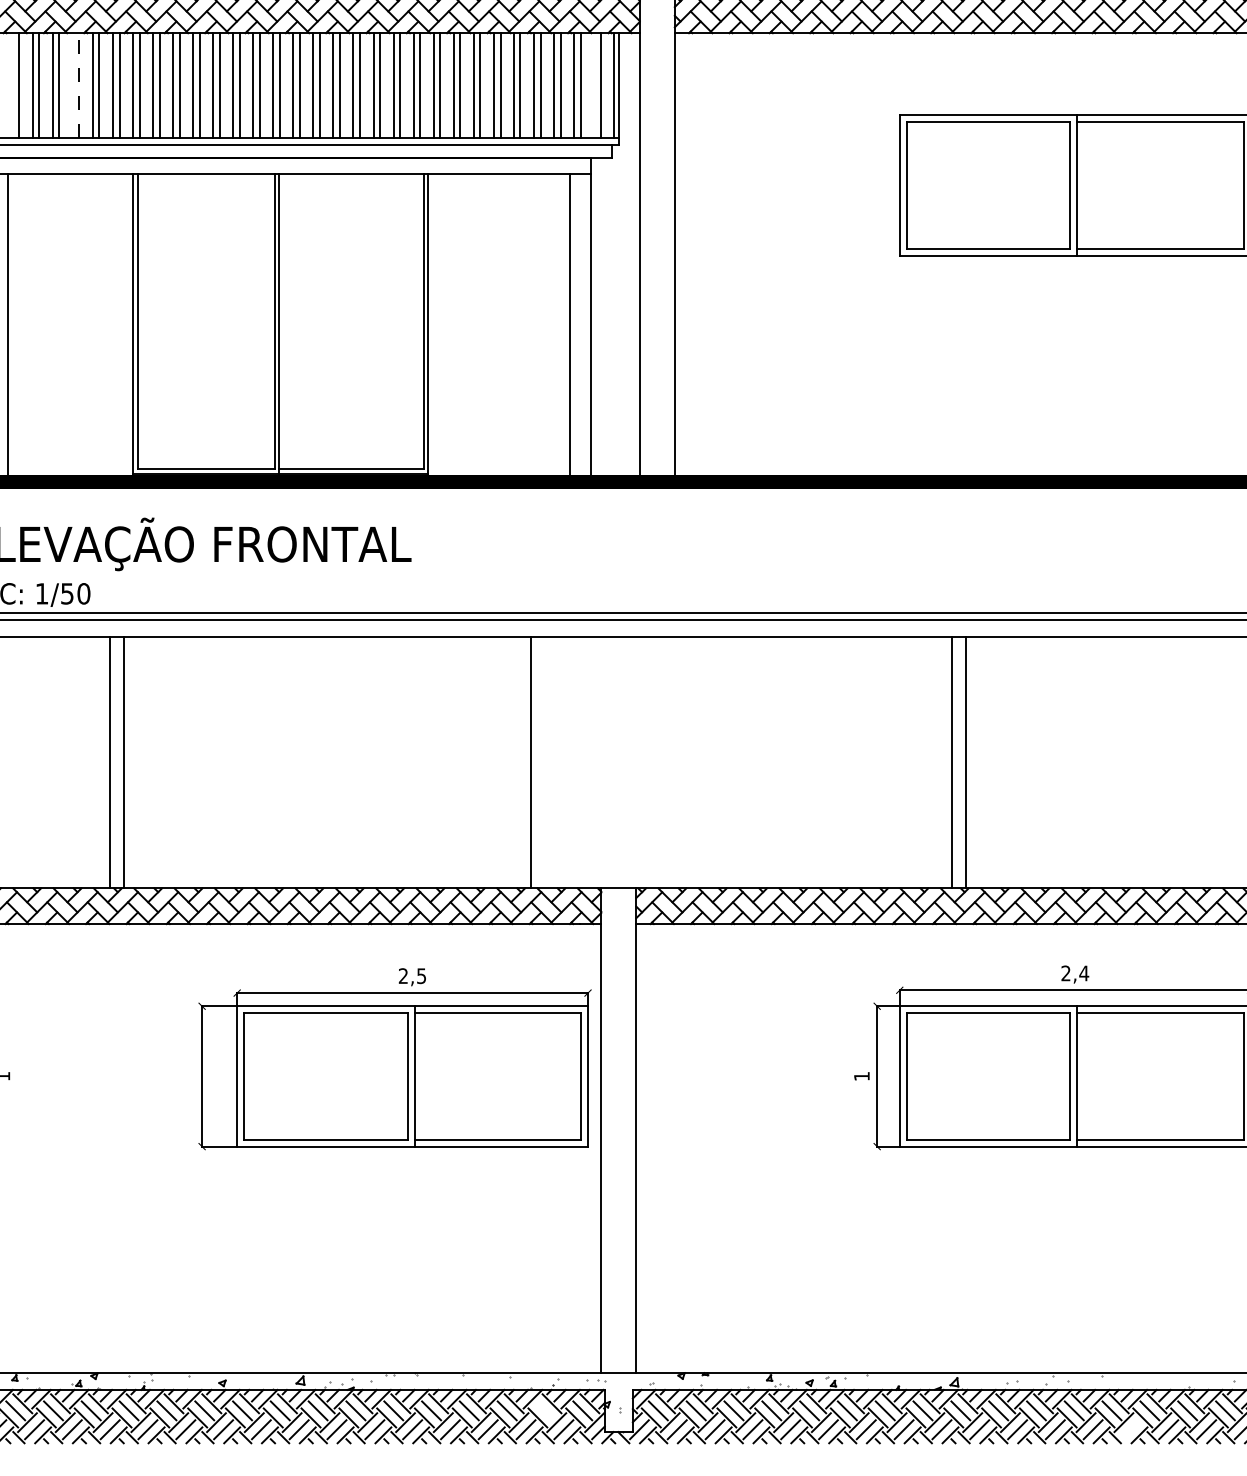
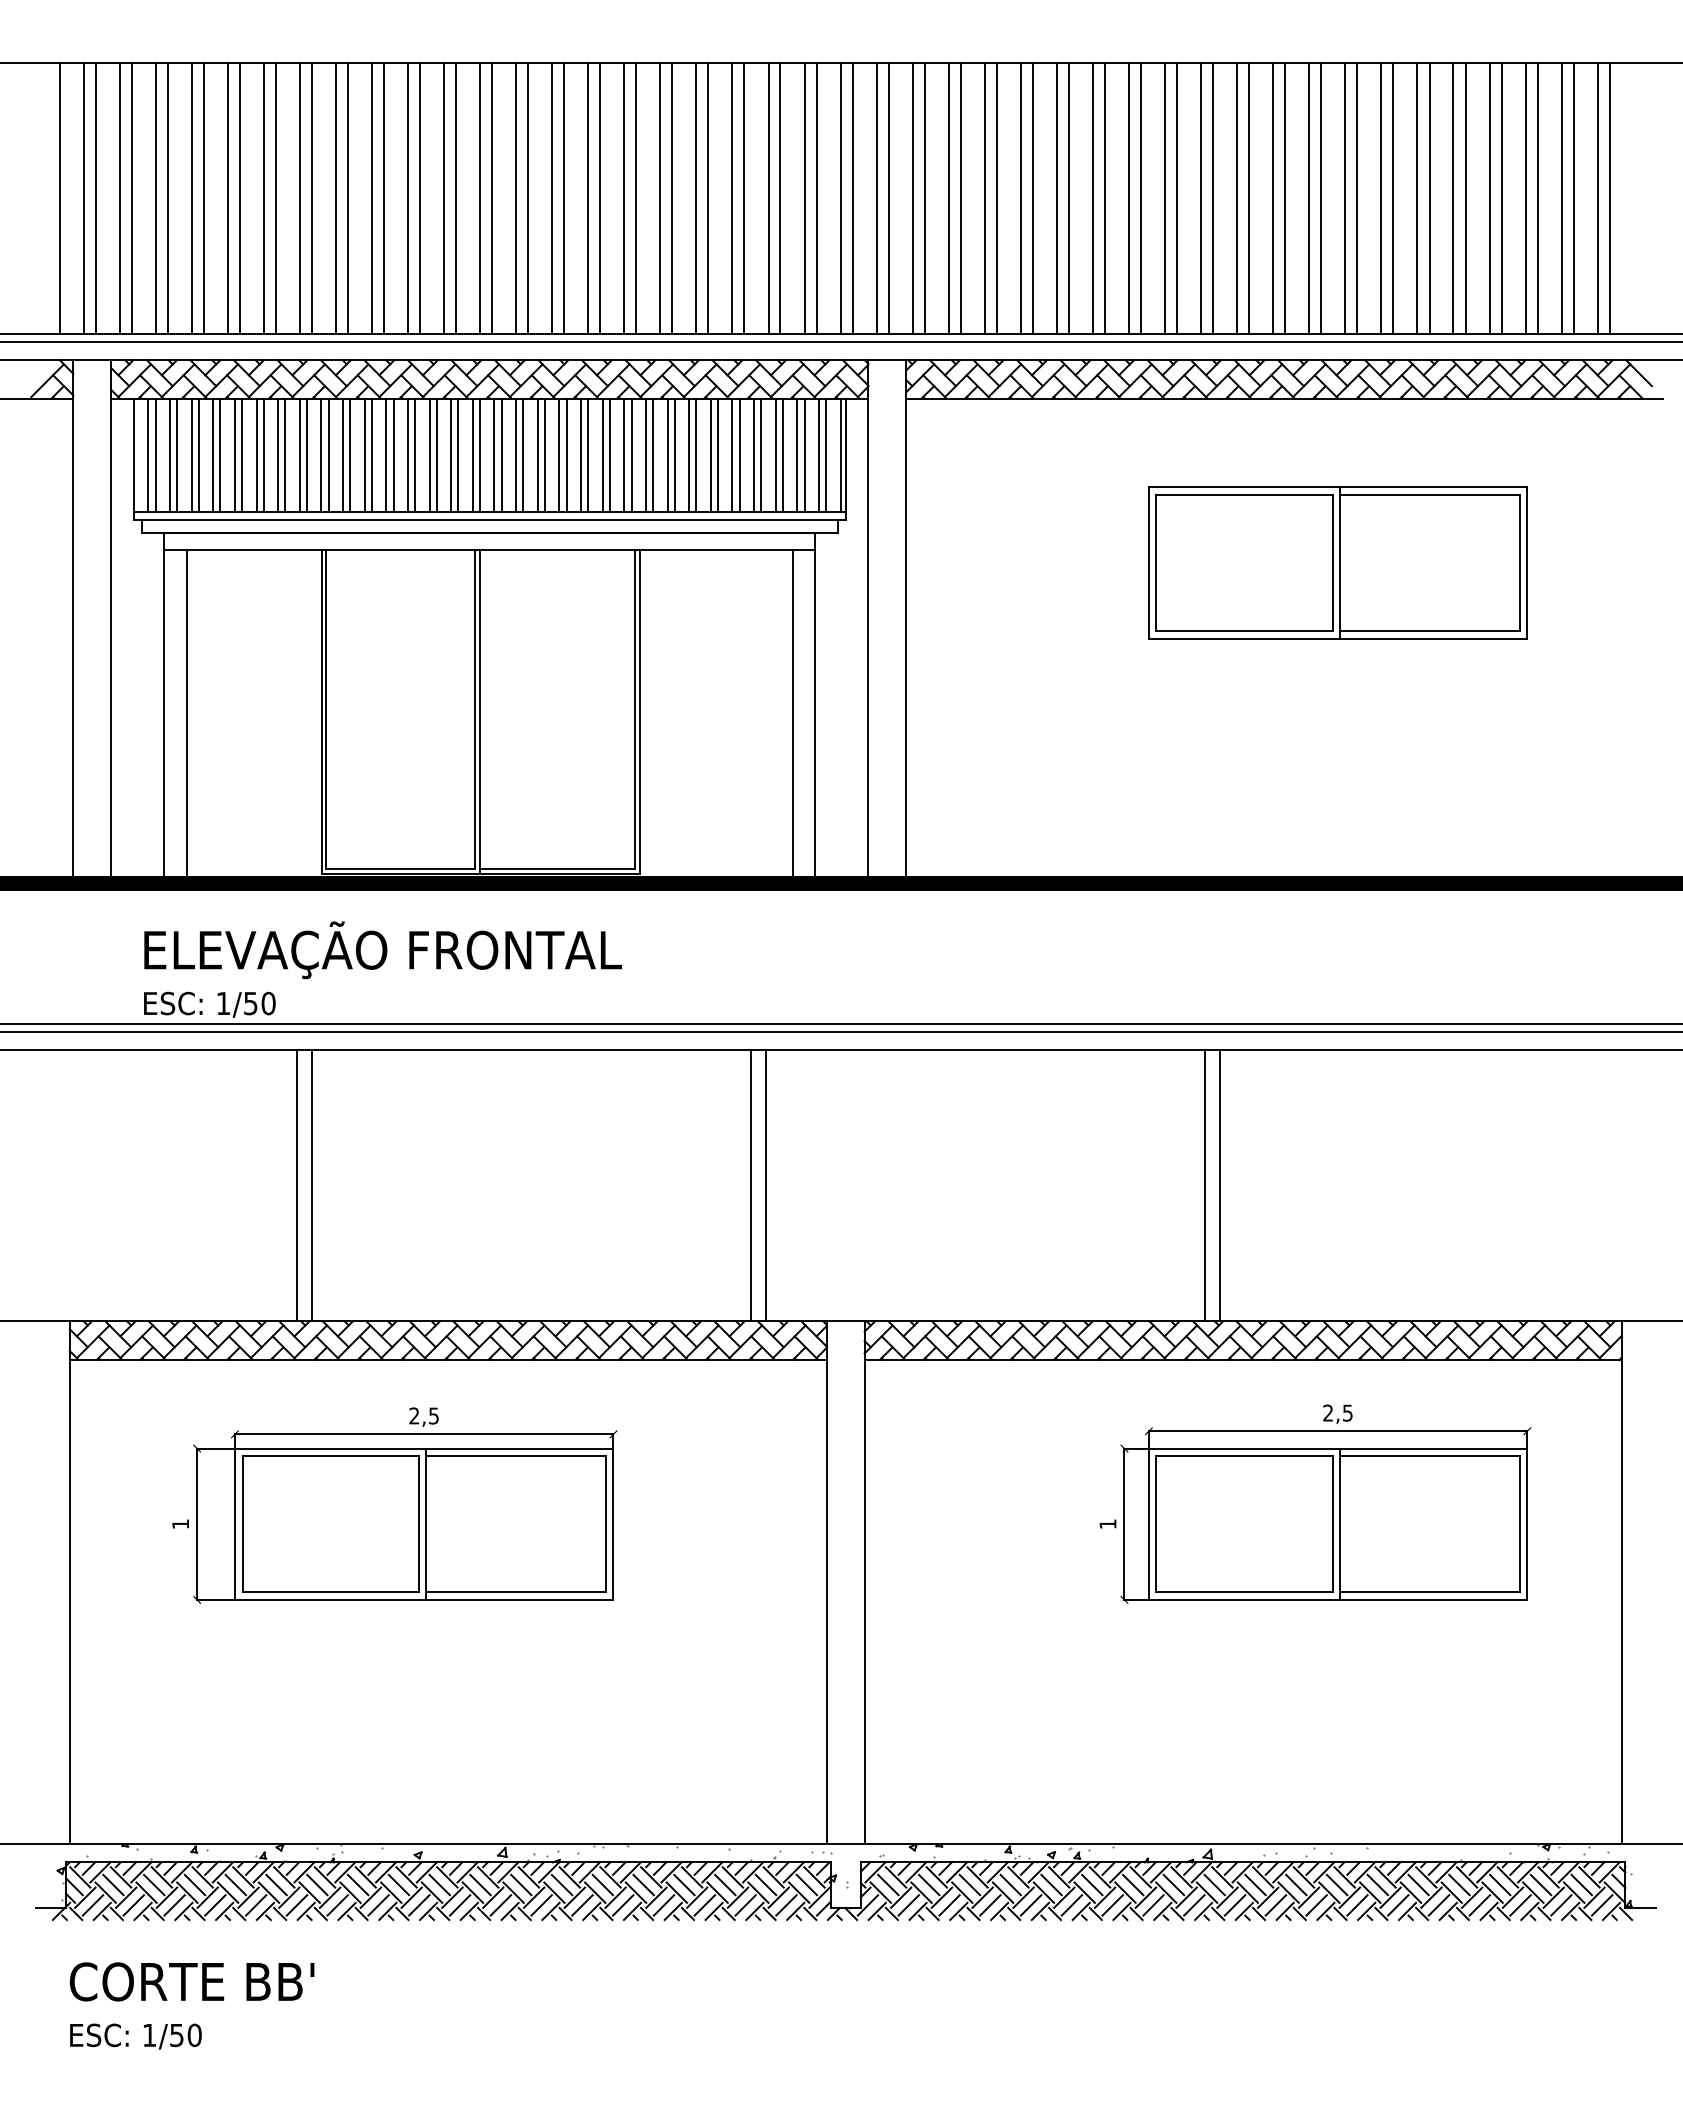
line: (12, 84) -> (191, 454), added
line: (72, 84) -> (256, 454), added
line: (593, 84) -> (818, 454), added
line: (79, 85) -> (263, 455), dashed -> solid
line: (545, 762) -> (766, 1185), added
text: (1083, 972) -> (1347, 1412), 2,4 -> 2,5
part: (395, 1059) -> (405, 1505), moved
line: (544, 1410) -> (765, 1884), added
line: (1131, 1429) -> (1398, 1905), added

